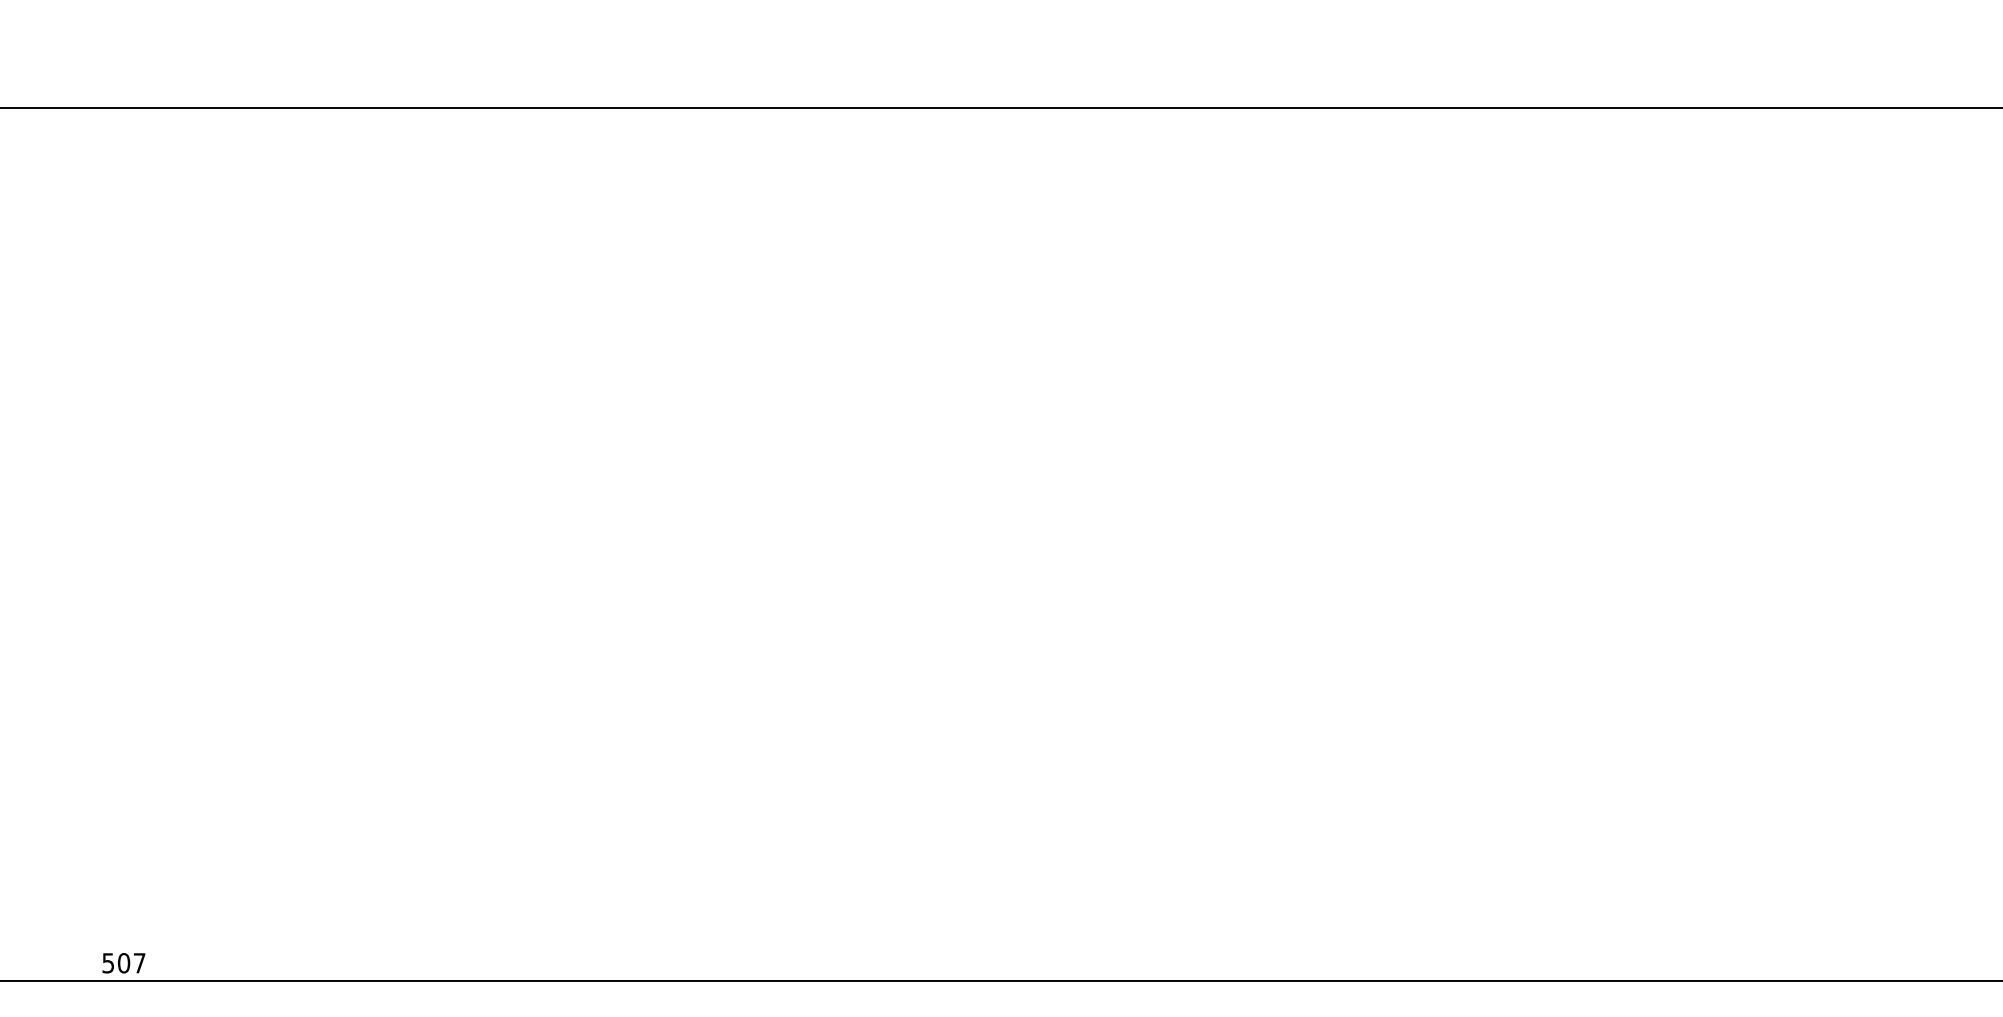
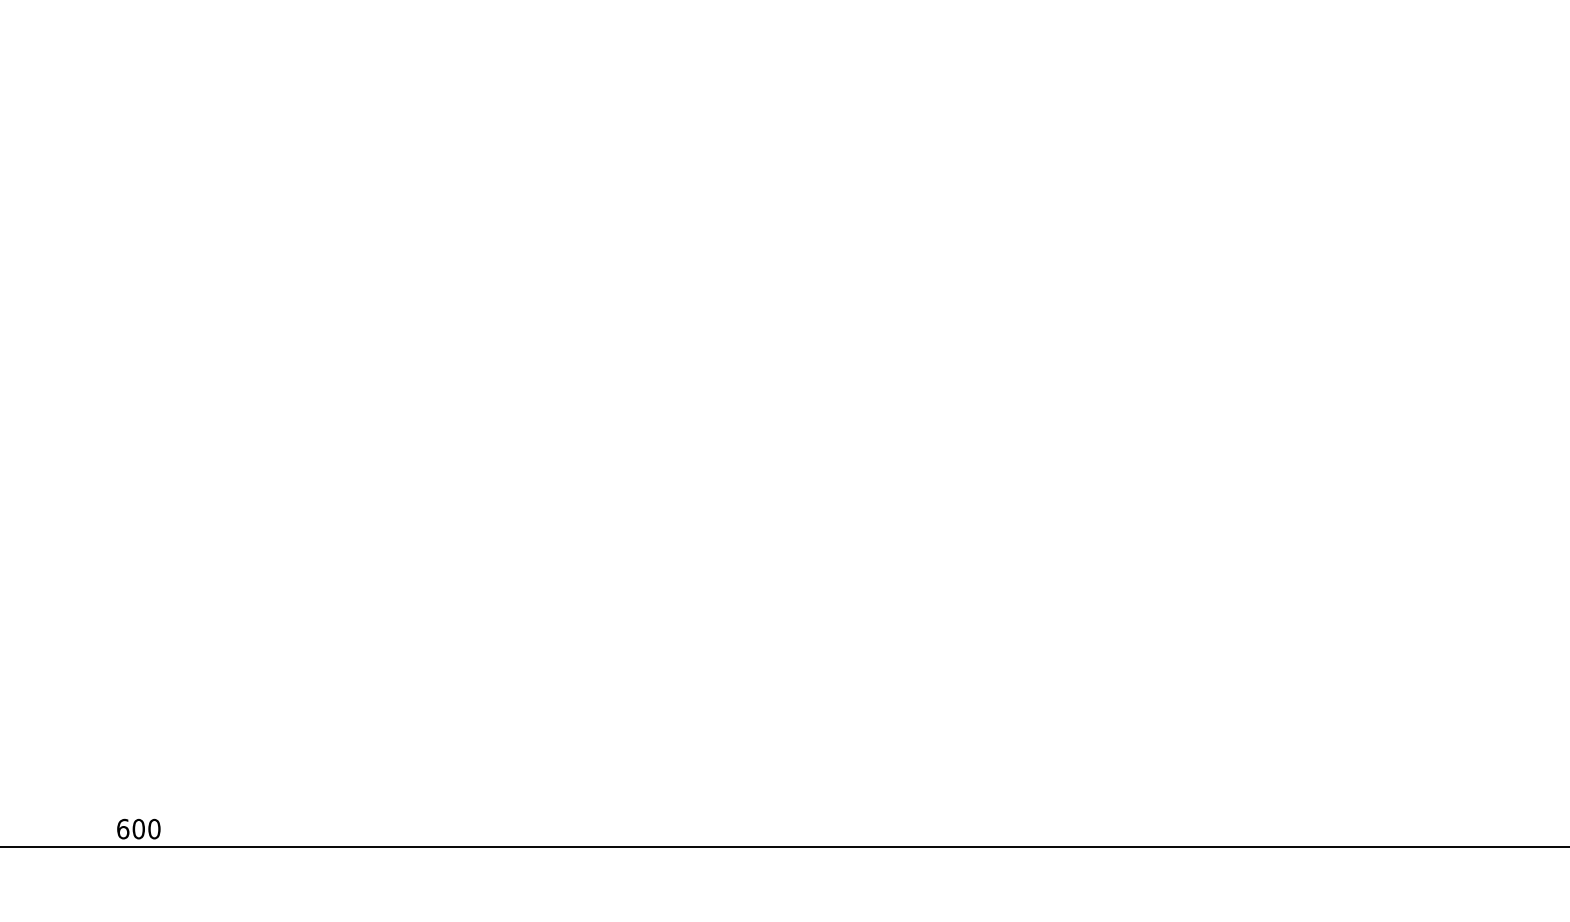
text: (123, 963) -> (138, 829), 507 -> 600

